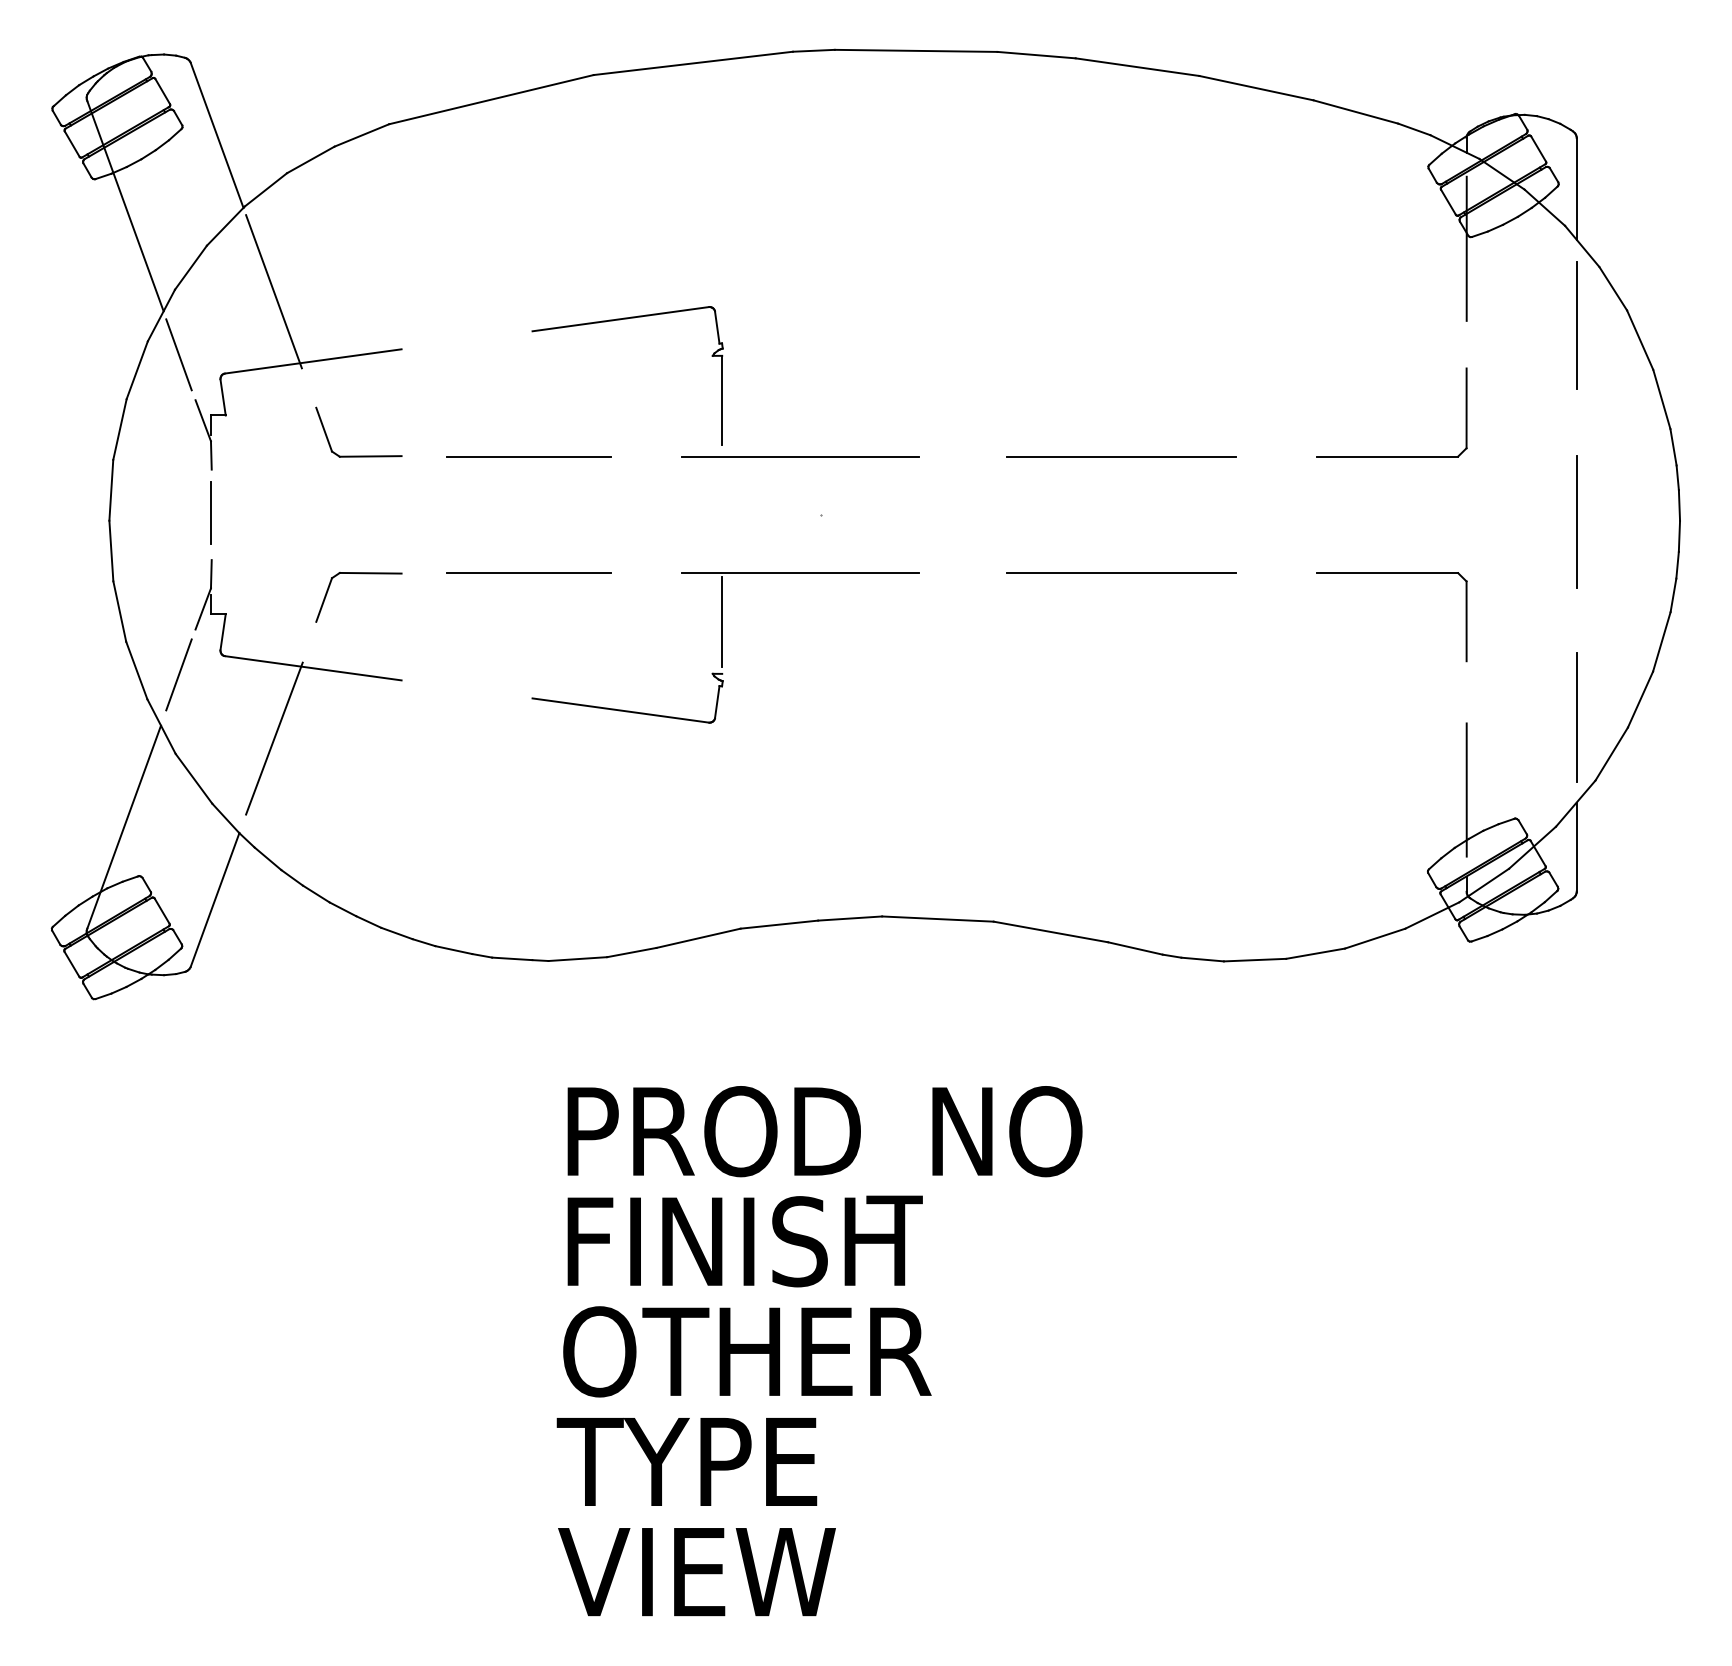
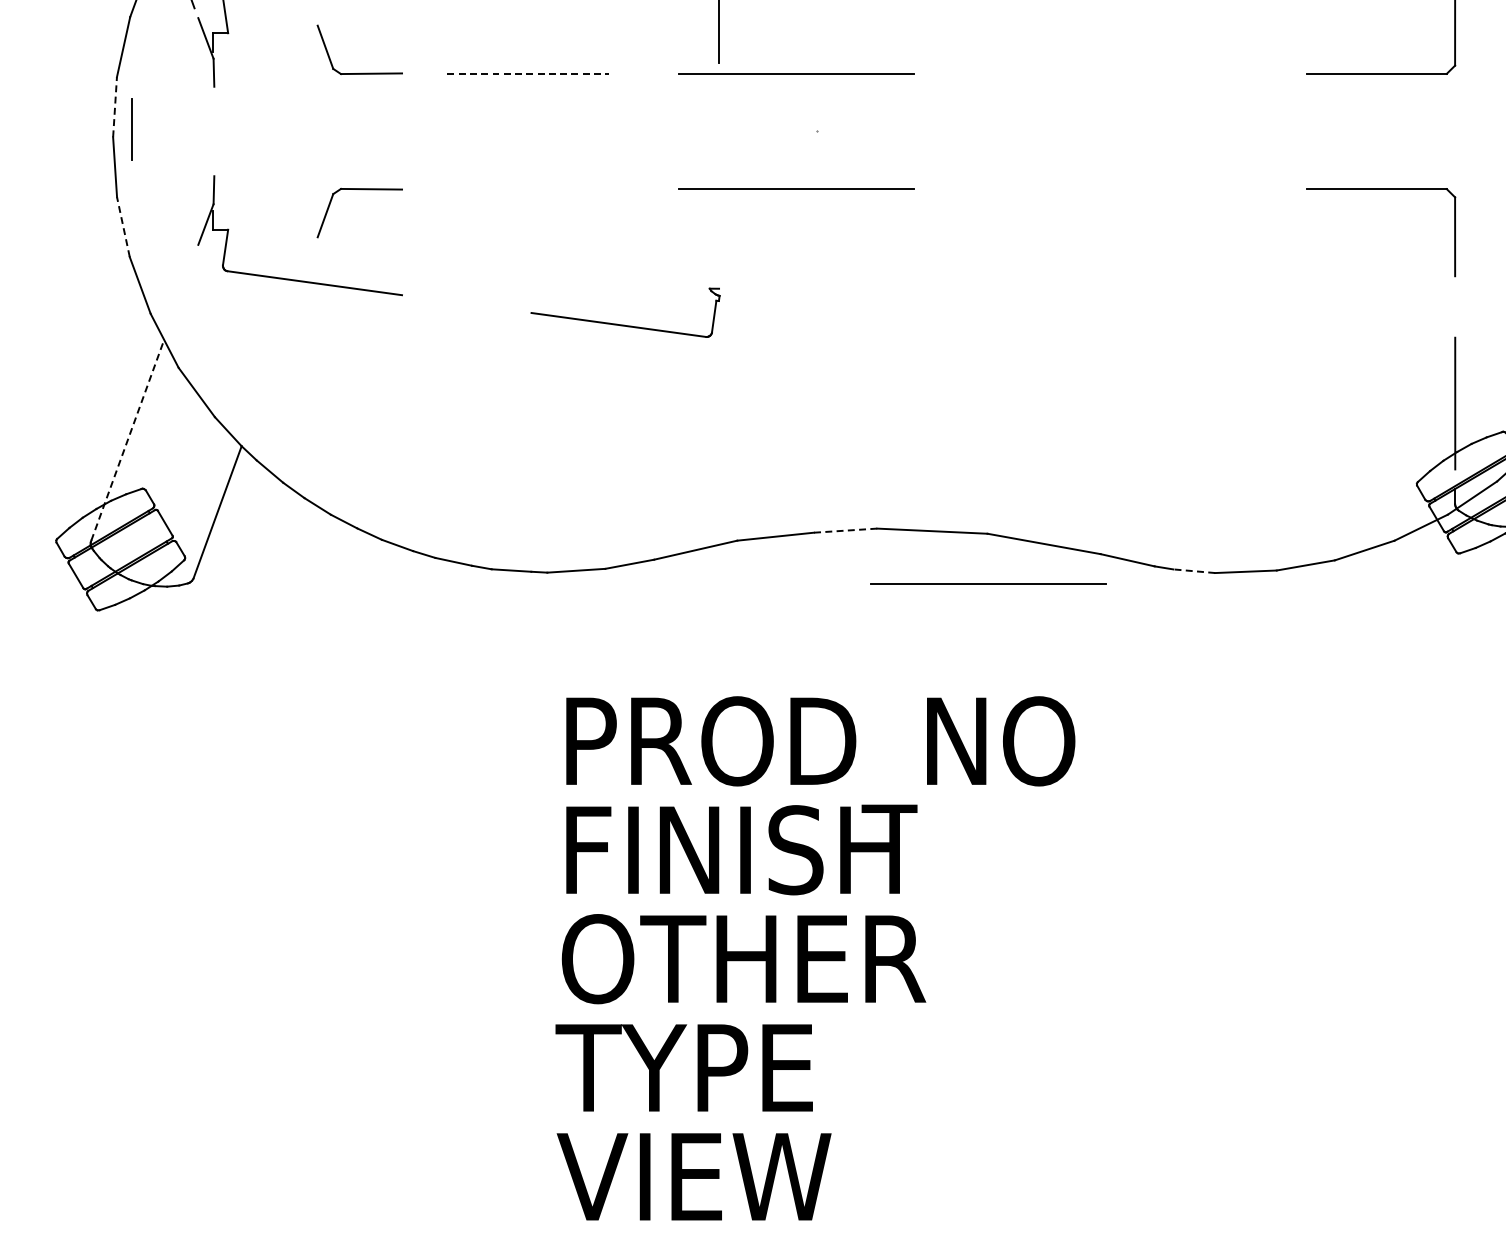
line: (529, 456) -> (528, 73), solid -> dashed
line: (1121, 456) -> (1113, 73), removed
line: (111, 489) -> (115, 106), solid -> dashed
line: (210, 512) -> (131, 129), moved
line: (1121, 572) -> (1113, 188), removed
line: (528, 573) -> (527, 189), removed
line: (119, 611) -> (123, 227), solid -> dashed
line: (722, 621) -> (719, 236), removed
line: (178, 674) -> (181, 289), removed
line: (274, 738) -> (276, 352), removed
line: (124, 827) -> (128, 440), solid -> dashed
line: (849, 918) -> (844, 530), solid -> dashed
line: (1202, 959) -> (1193, 571), solid -> dashed
line: (994, 972) -> (988, 584), added

